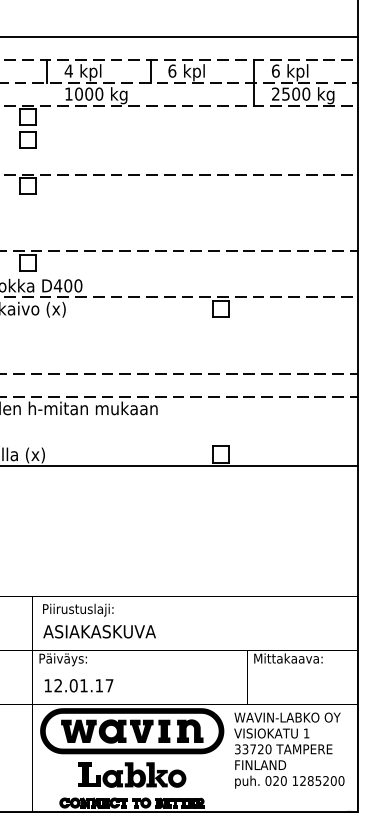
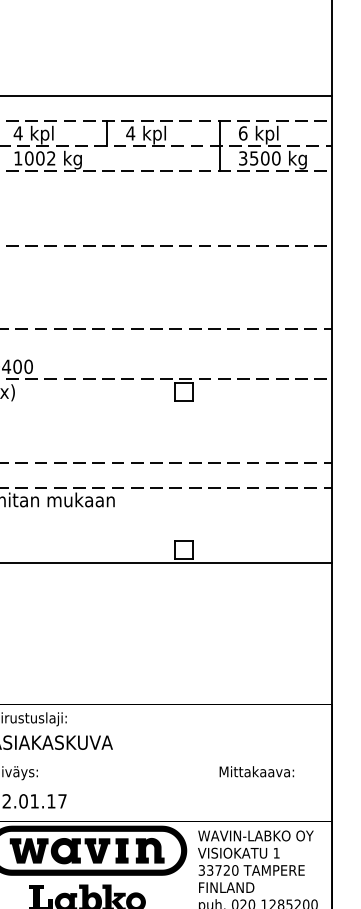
text: (172, 70) -> (130, 132), 6 -> 4
text: (99, 93) -> (51, 157), 1000 -> 1002
text: (275, 94) -> (242, 158), 2500 -> 3500

